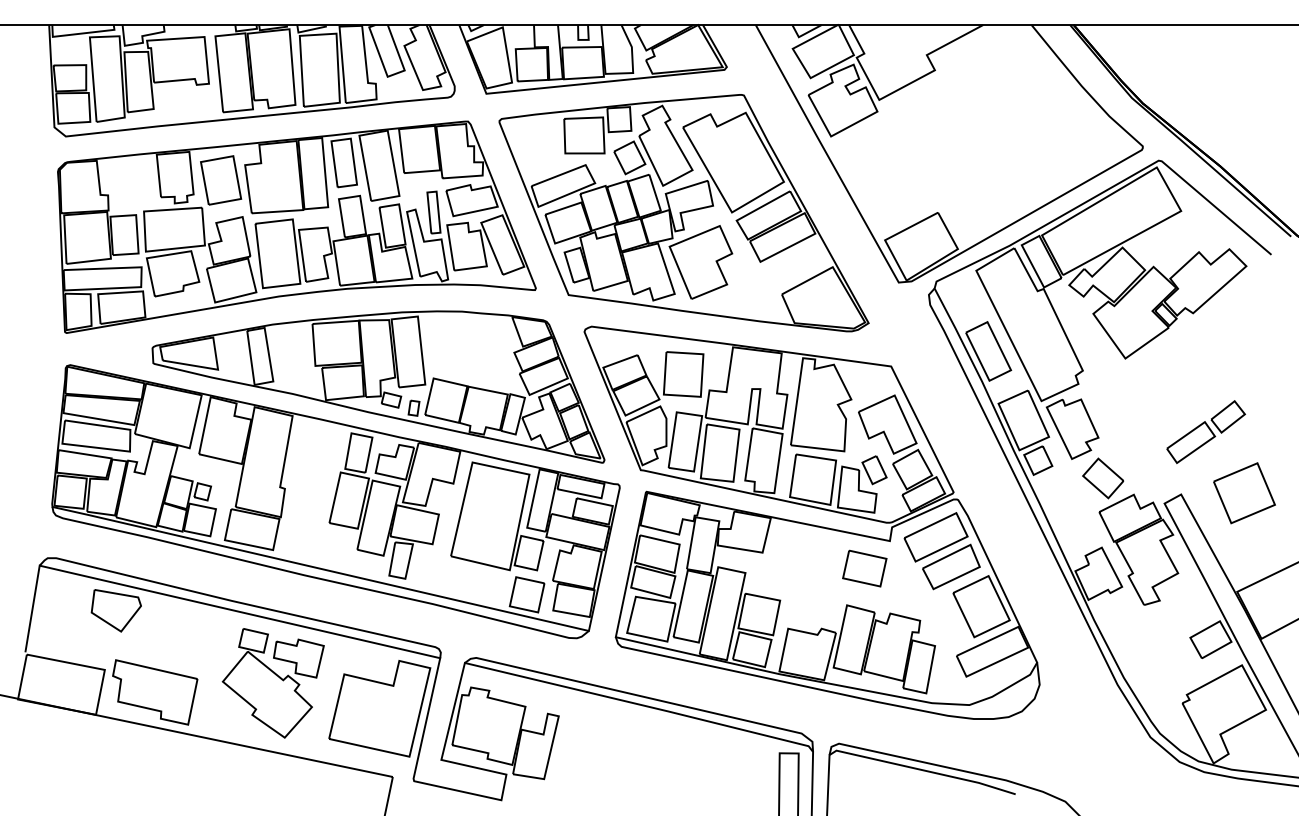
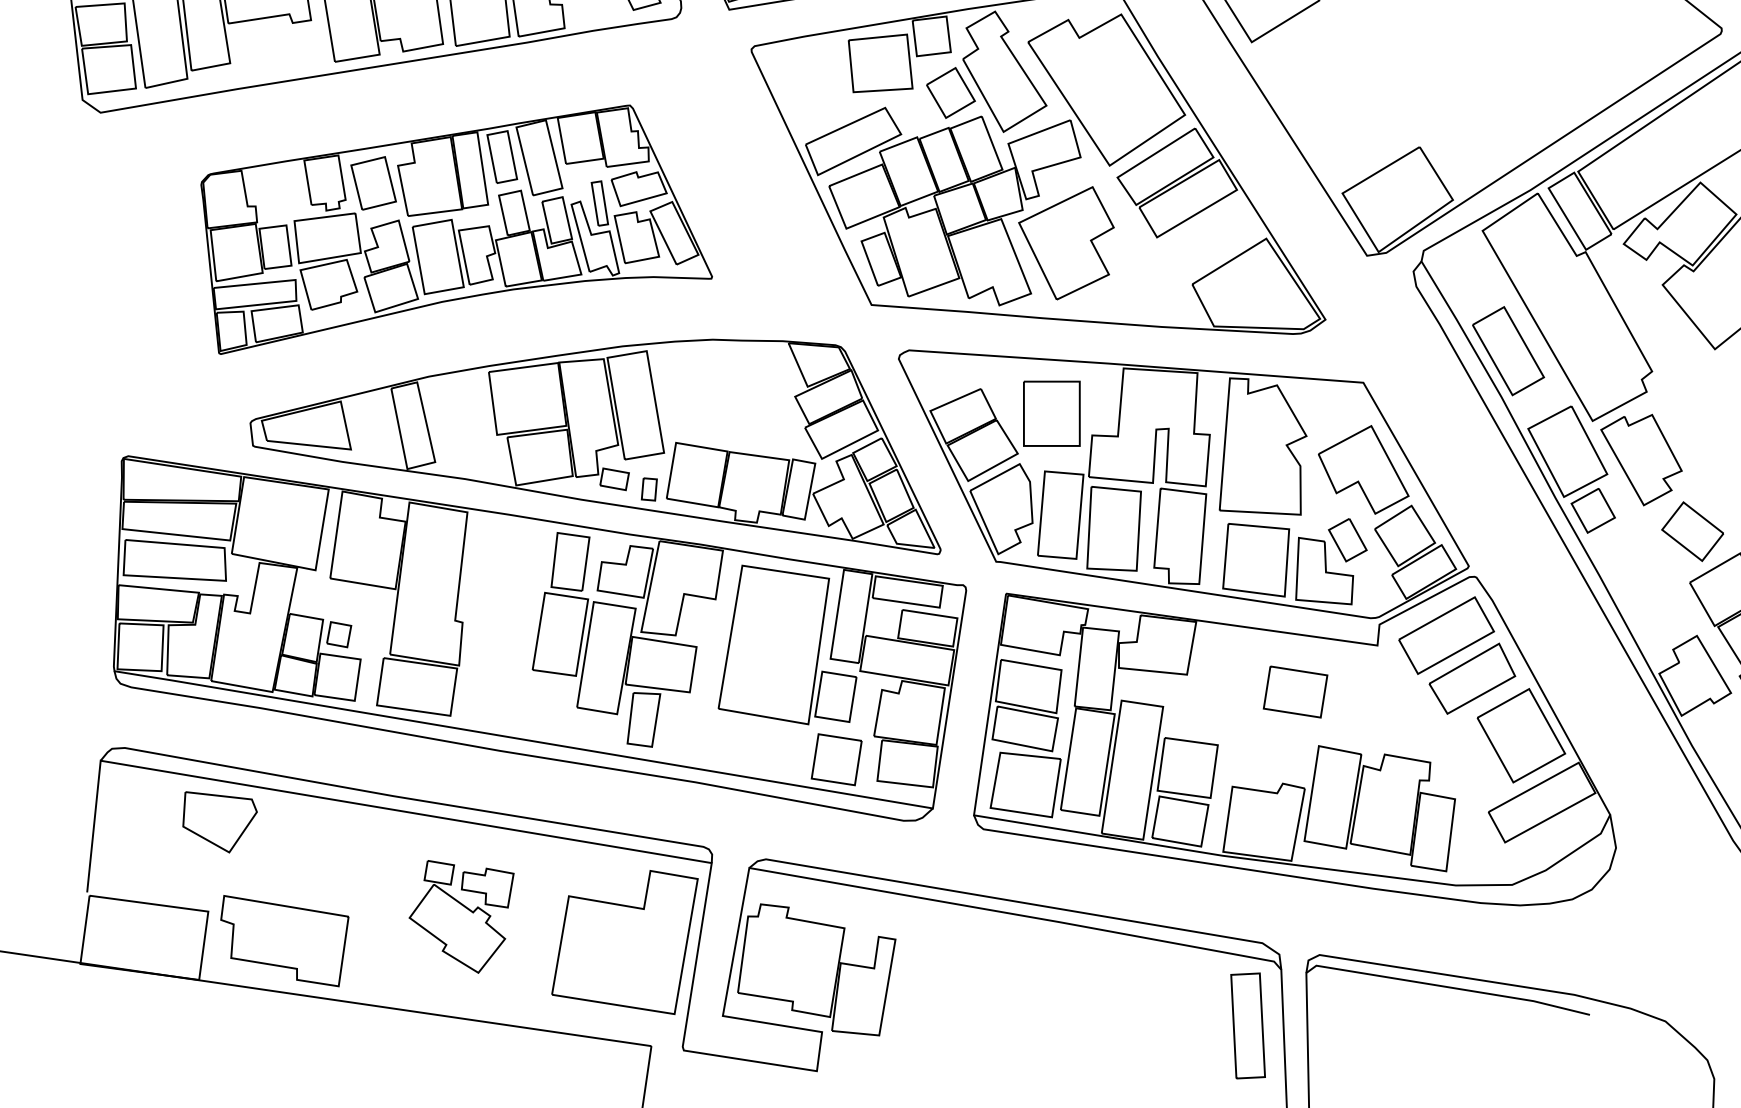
part: (296, 226) -> (455, 226), size x0.7
part: (864, 568) -> (1295, 691), moved
part: (272, 683) -> (461, 916), size x0.7

